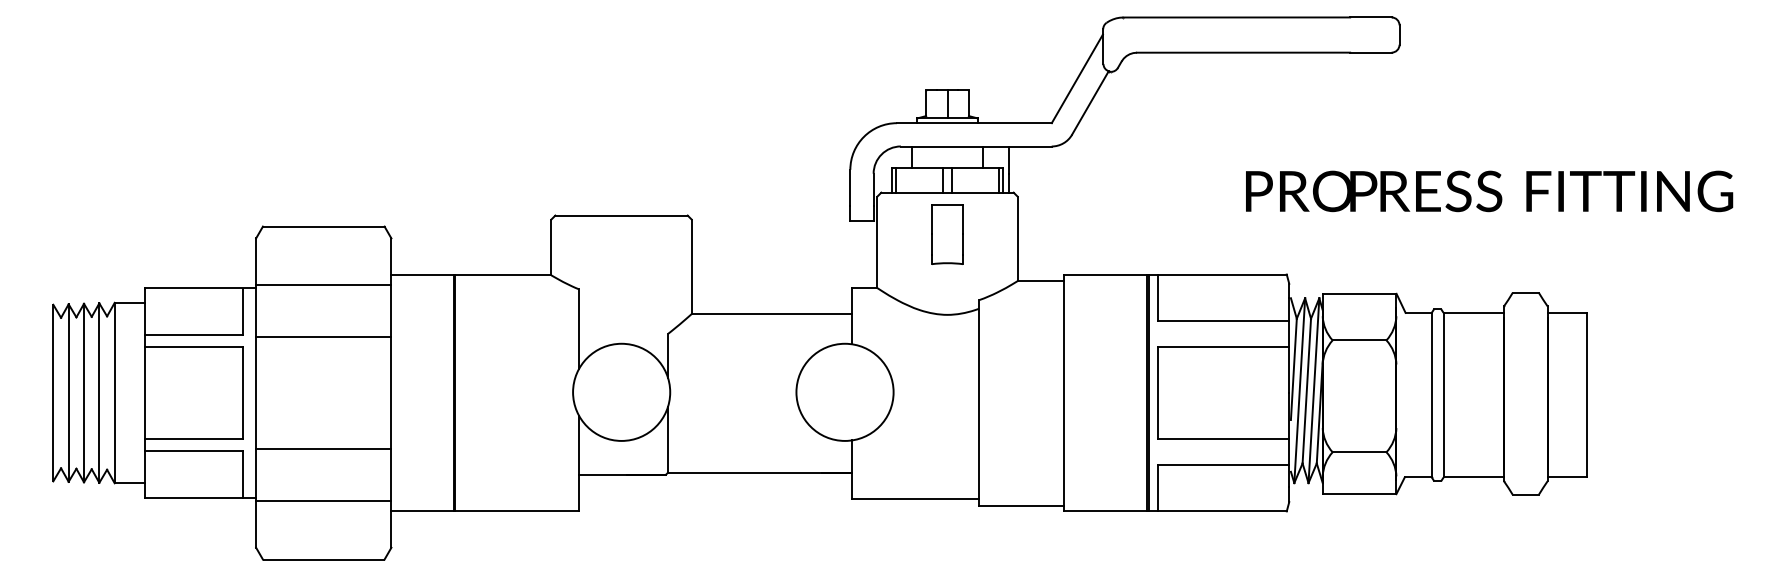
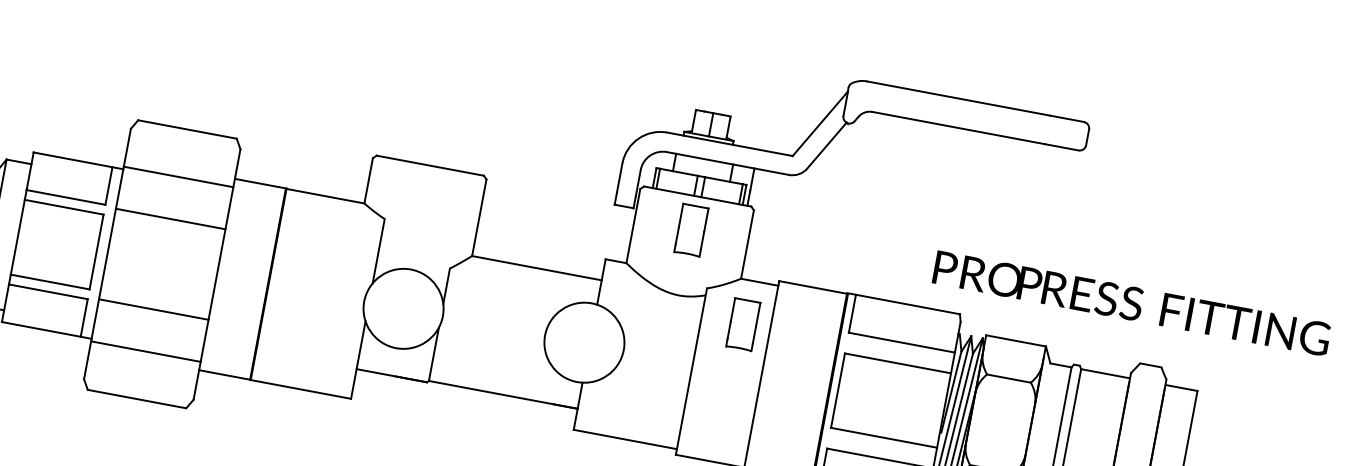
text: (1489, 191) -> (1131, 303), moved
part: (1030, 335) -> (743, 324), added

